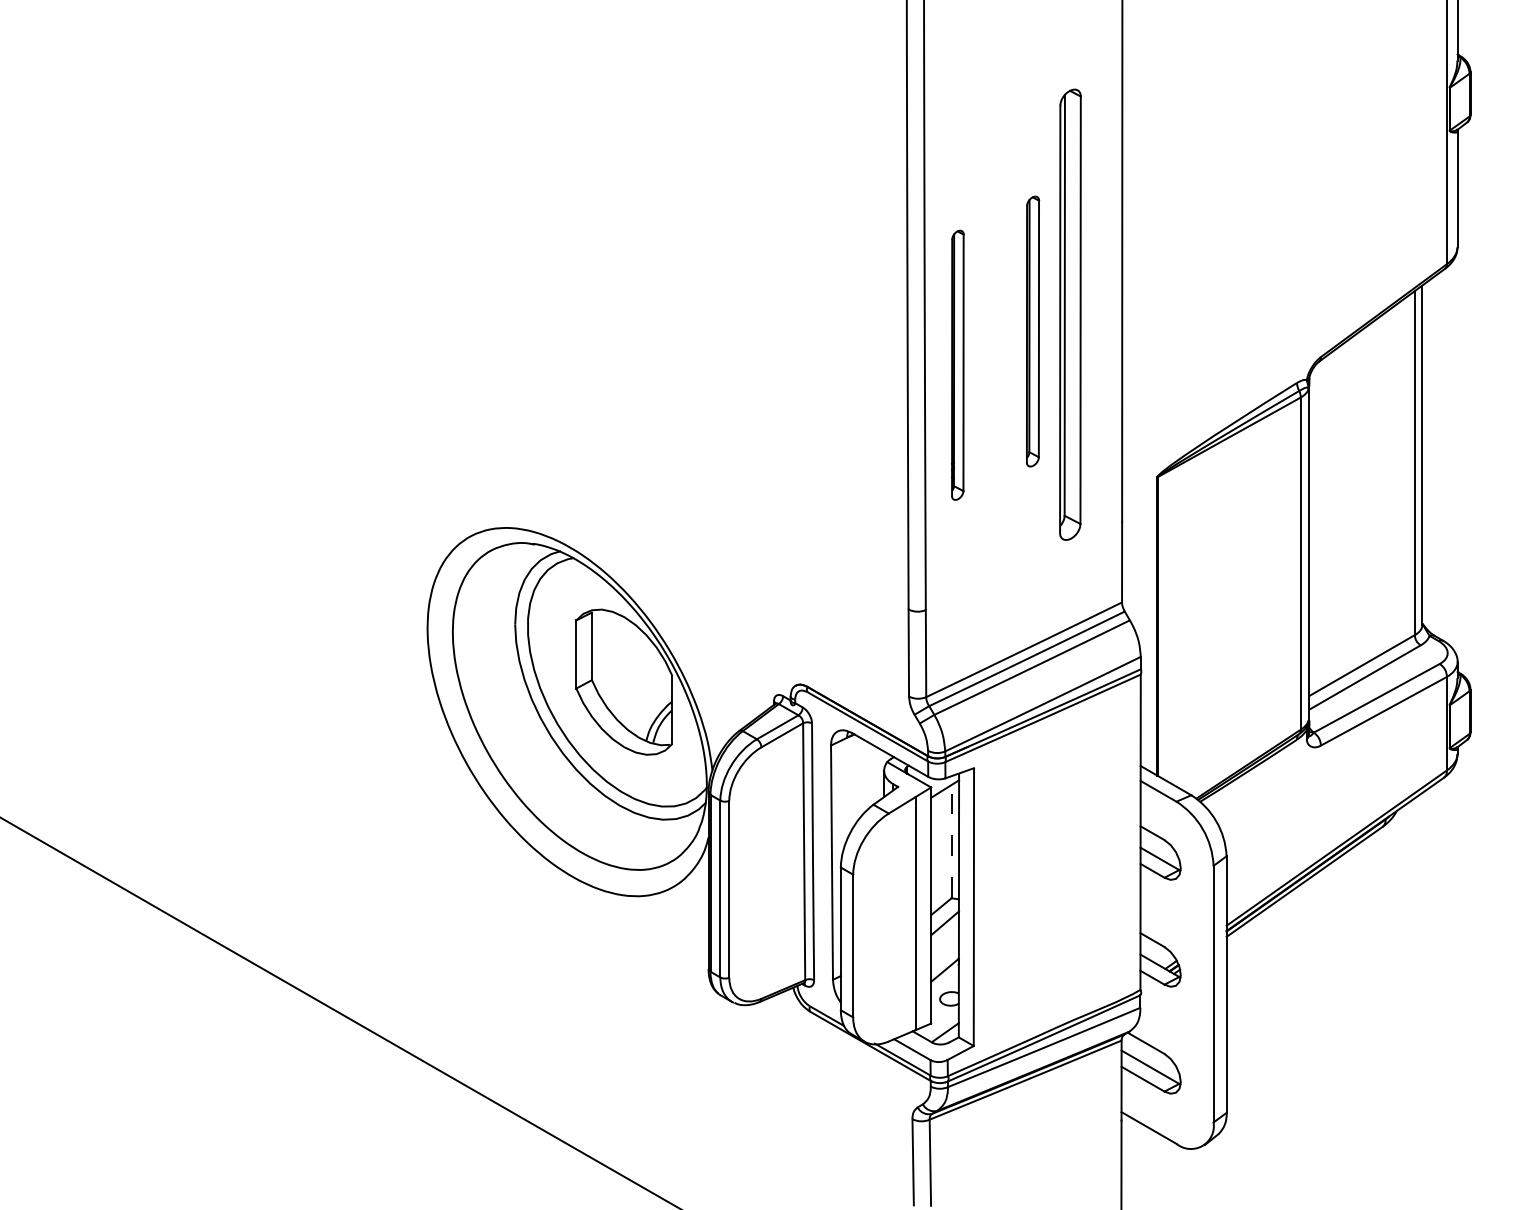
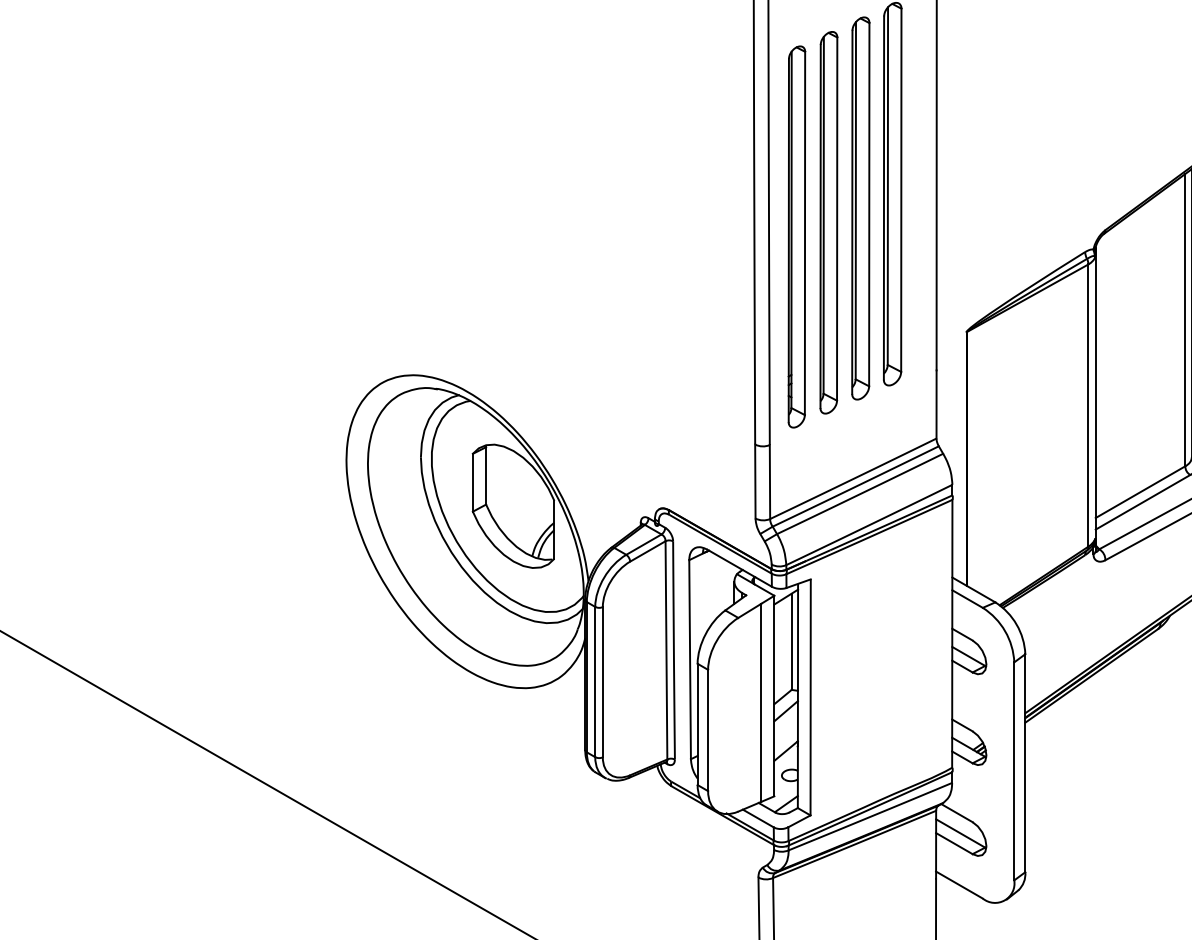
part: (1032, 331) -> (860, 208), size x1.67
part: (995, 348) -> (829, 222), added
part: (957, 365) -> (796, 237), size x1.67
line: (951, 841) -> (791, 641), dashed -> solid

